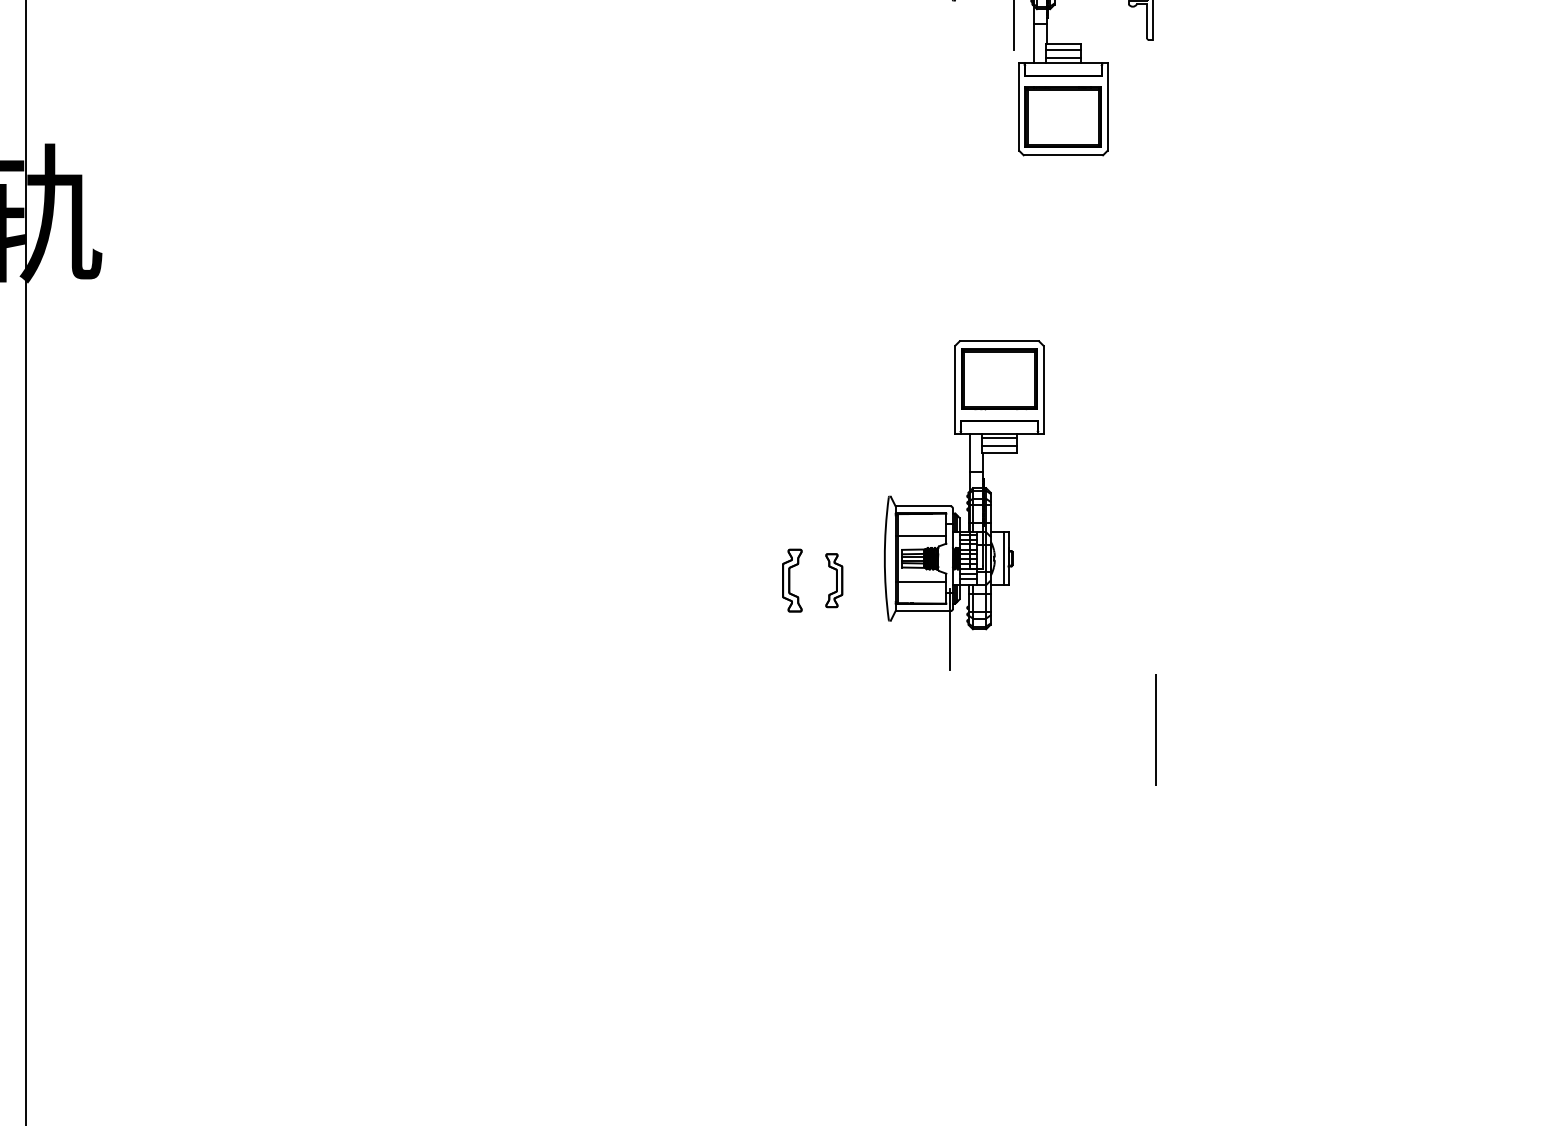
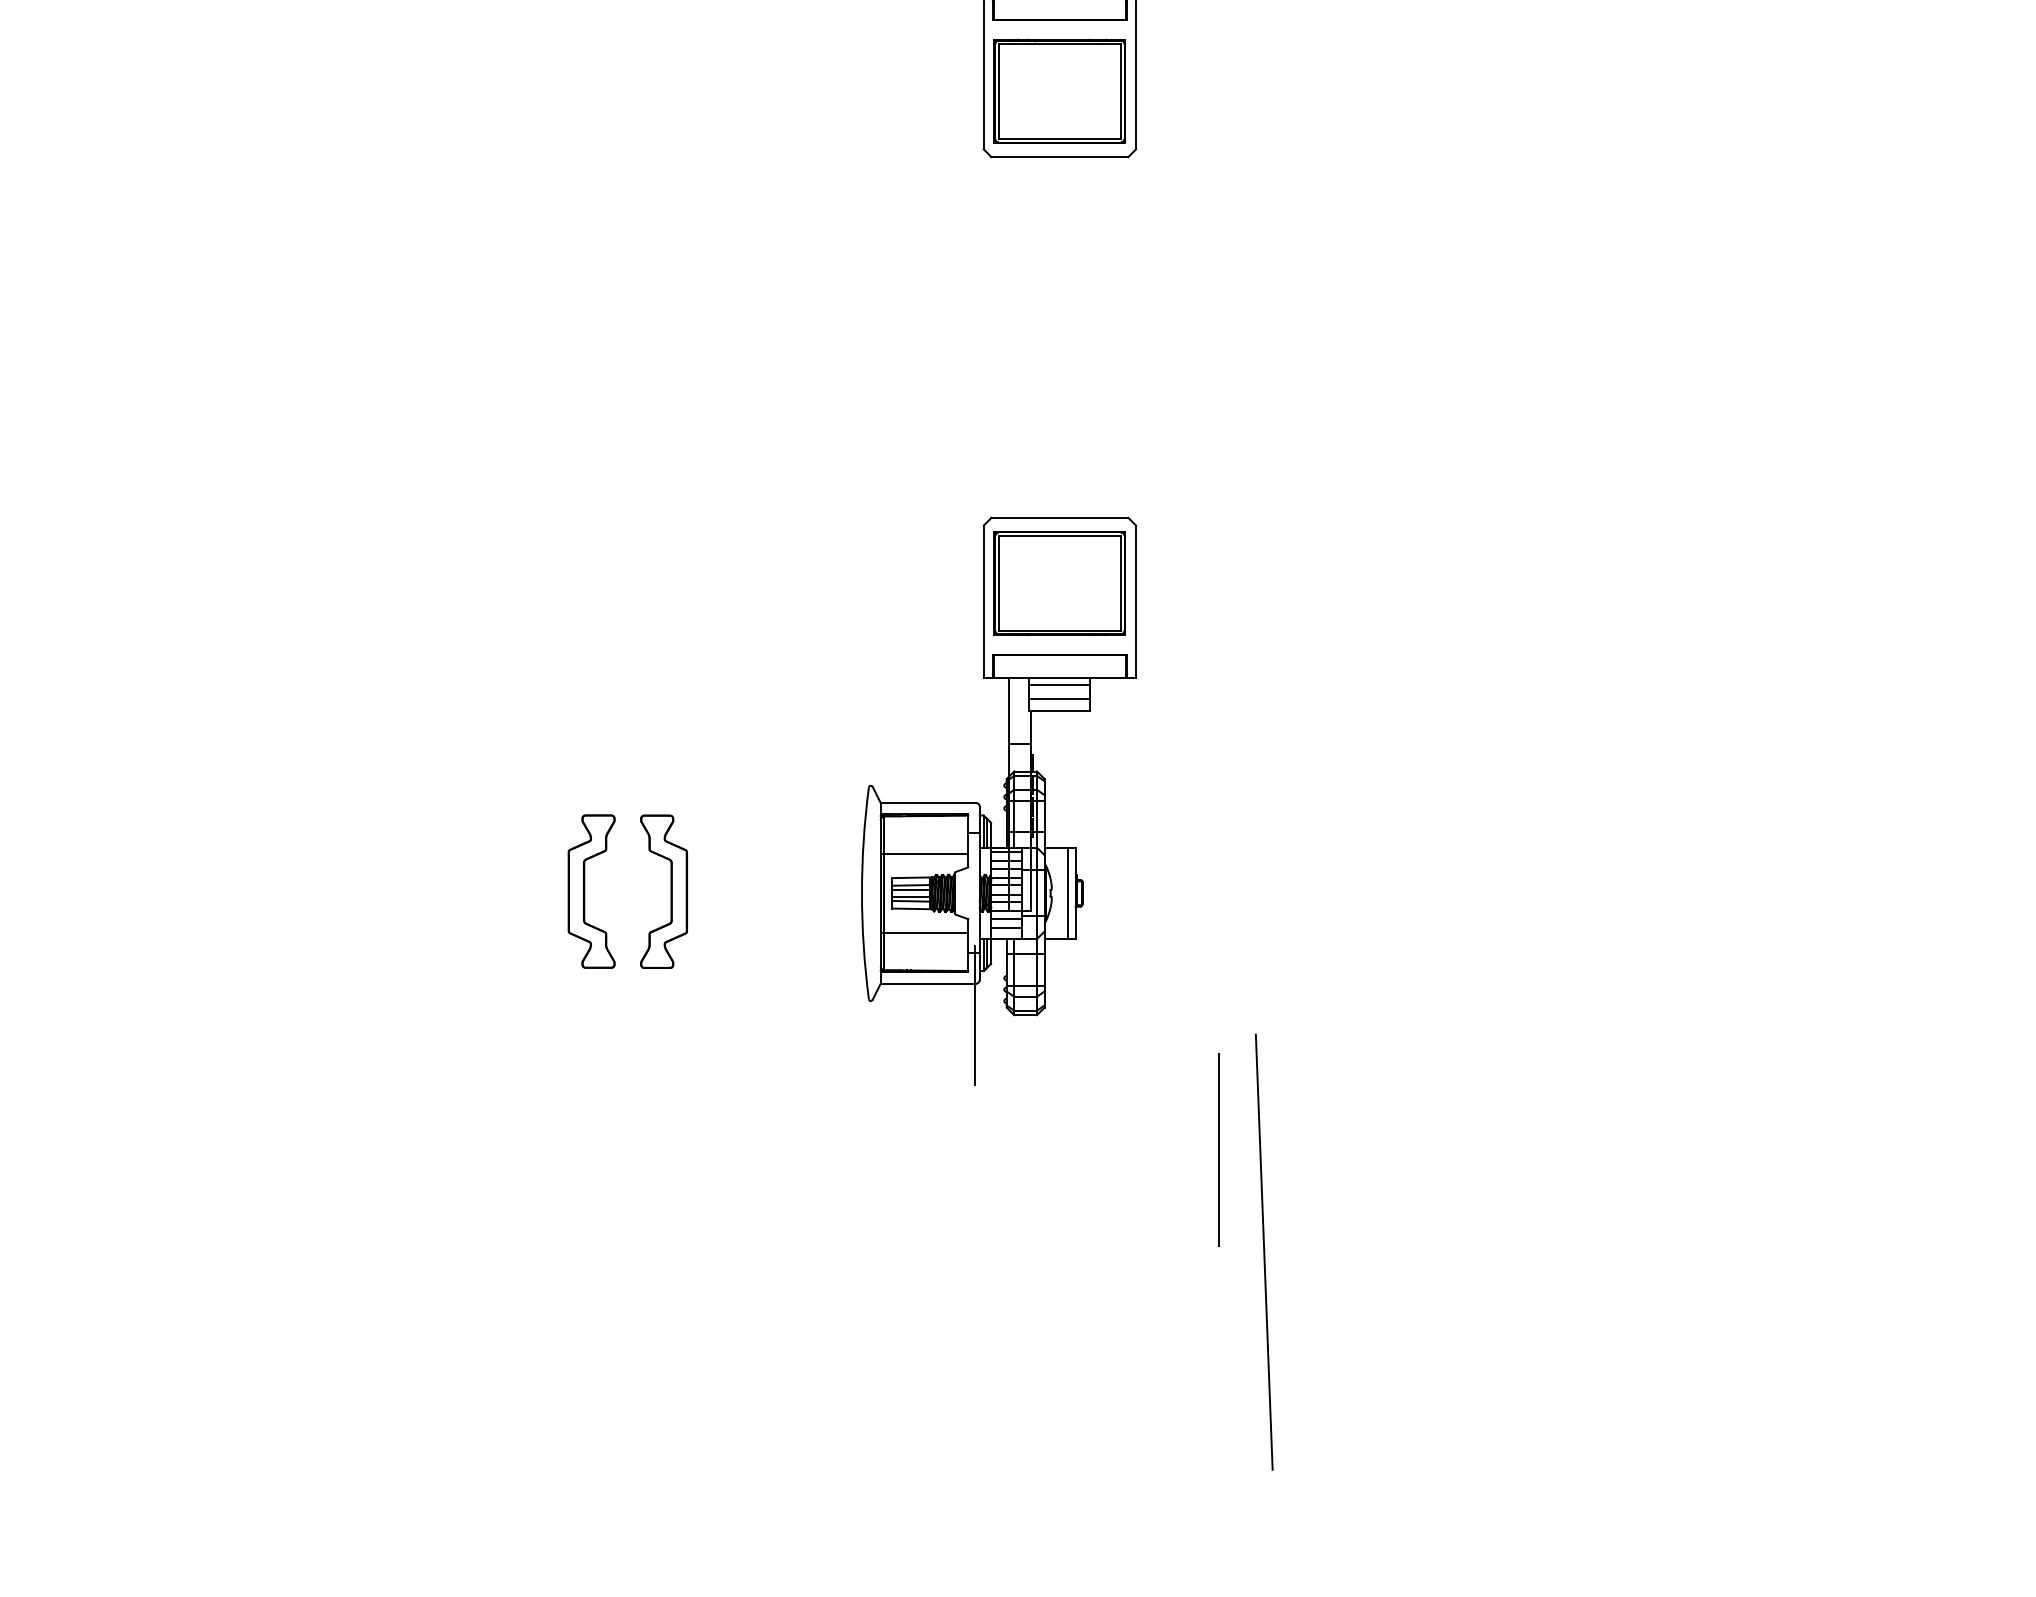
part: (964, 505) -> (999, 801), moved
part: (792, 580) -> (592, 891), size x1.43
part: (834, 580) -> (664, 891), size x1.67
line: (1181, 789) -> (1263, 1252), added

